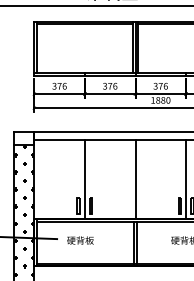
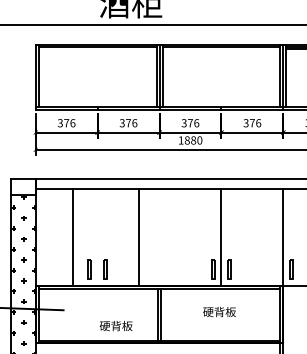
line: (84, 178) -> (72, 236), moved
line: (135, 178) -> (138, 236), moved
text: (79, 240) -> (115, 326), moved

